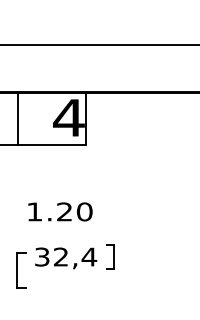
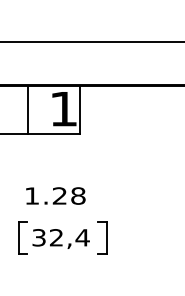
text: (68, 118) -> (63, 109), 4 -> 1
line: (18, 119) -> (28, 110), moved
text: (84, 211) -> (78, 195), 1.20 -> 1.28
part: (110, 256) -> (102, 237), size x1.43
part: (21, 269) -> (22, 237), moved

